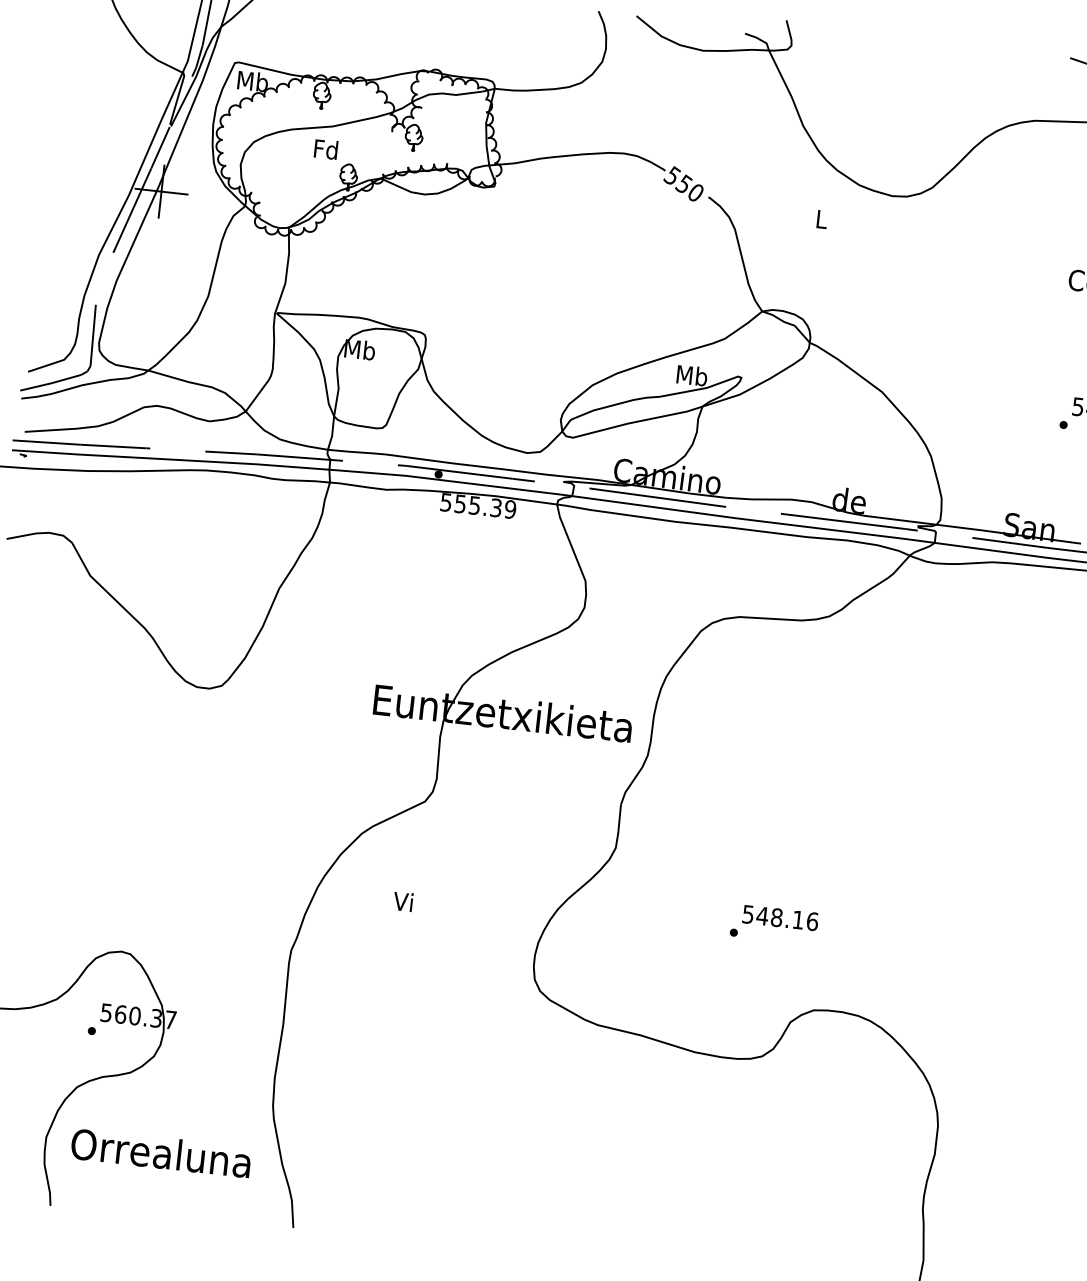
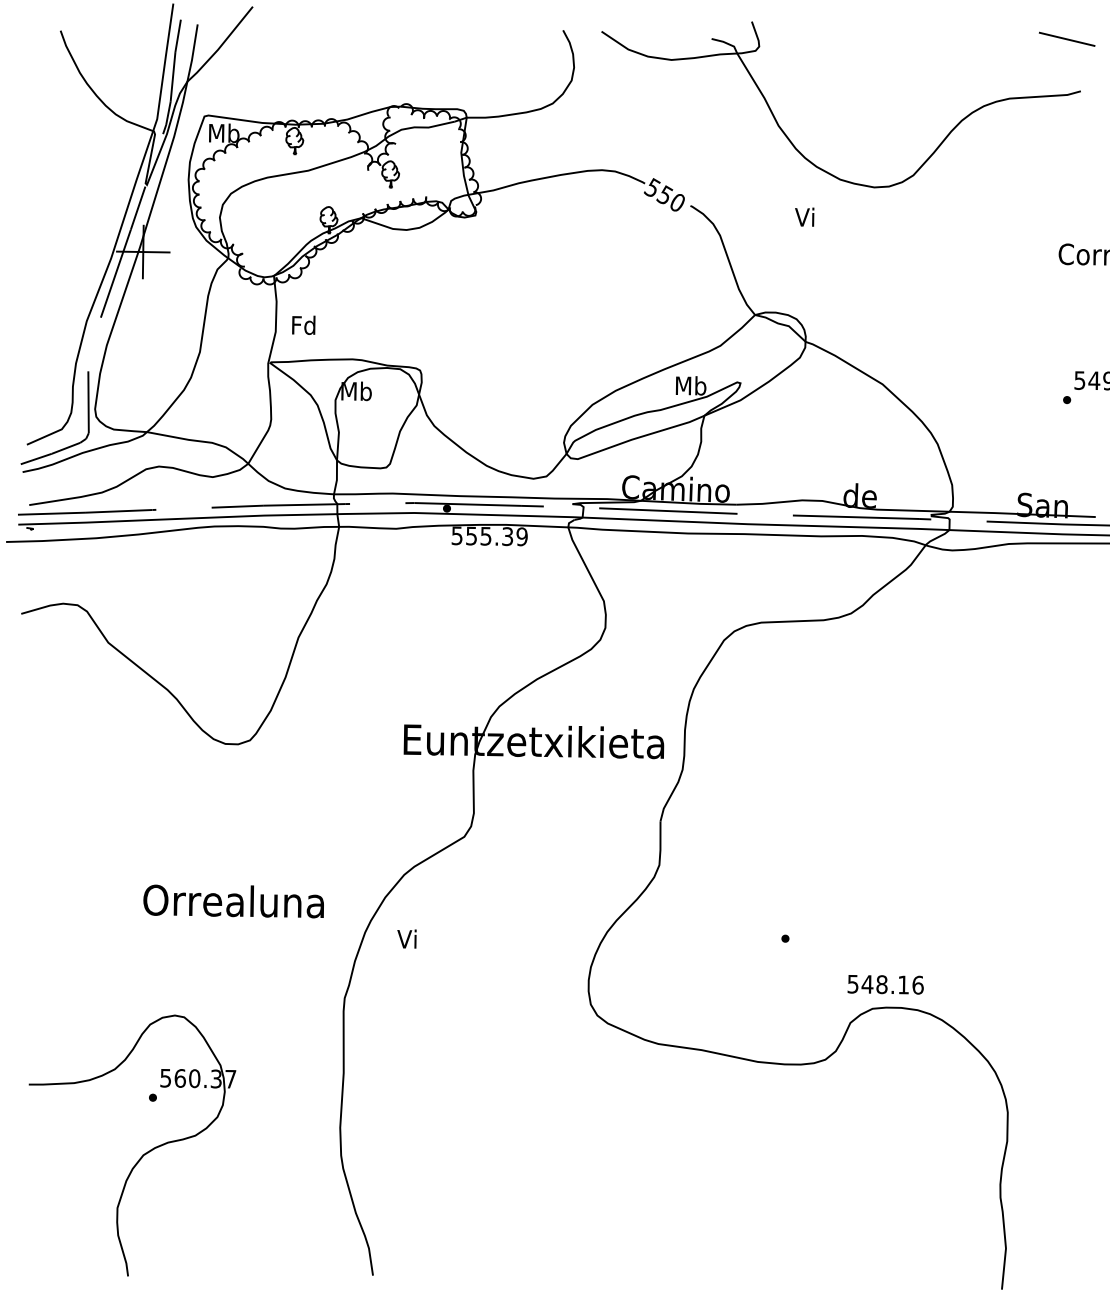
text: (325, 148) -> (303, 324), moved
text: (820, 218) -> (804, 216), L -> Vi
text: (402, 901) -> (406, 938), moved
text: (780, 917) -> (885, 984), moved
text: (160, 1153) -> (233, 901), moved

